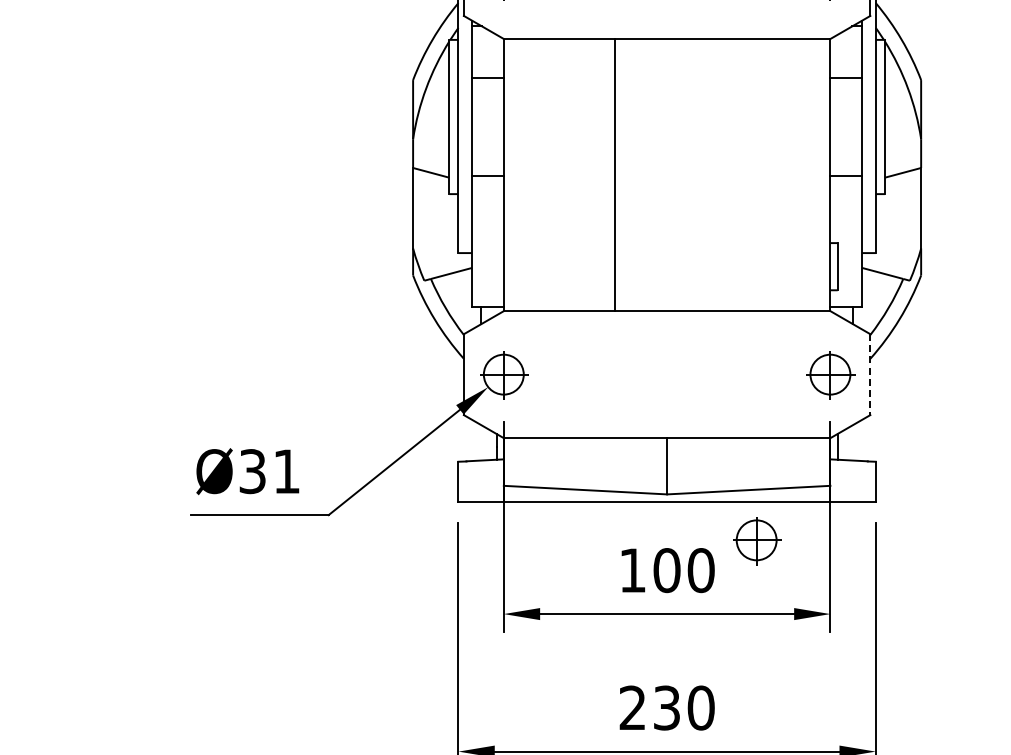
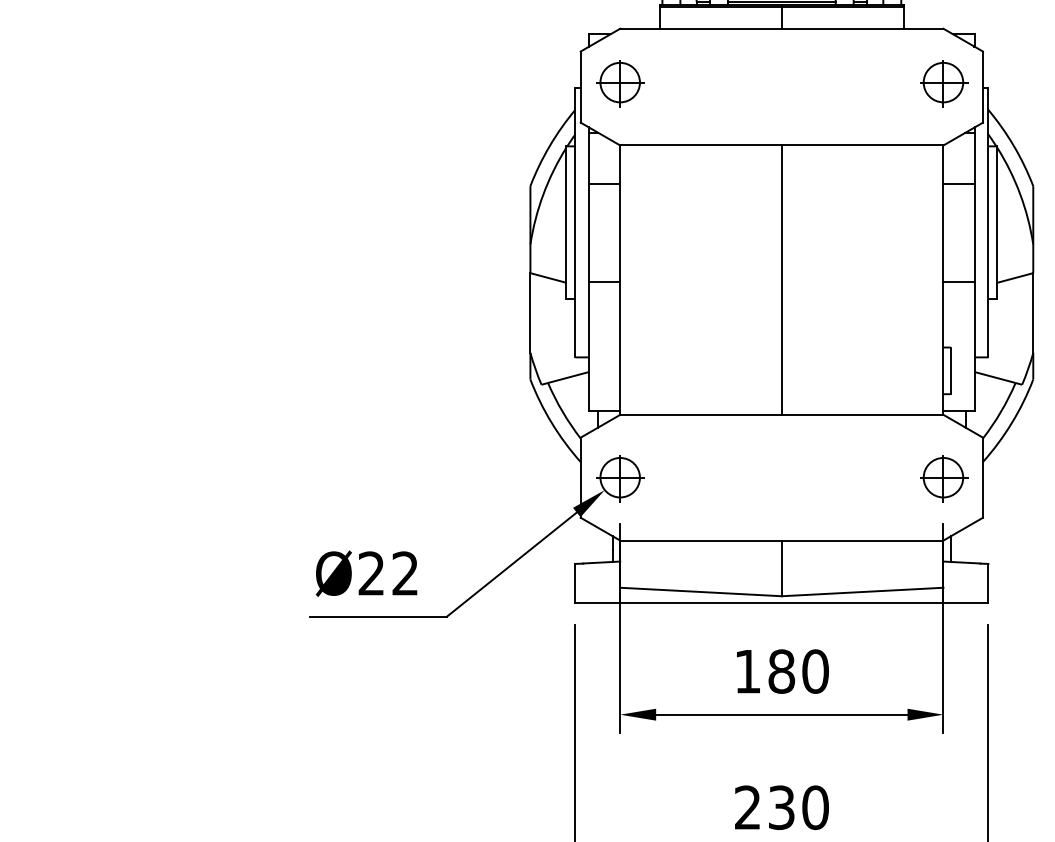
line: (614, 174) -> (781, 279), moved
line: (869, 375) -> (982, 478), dashed -> solid
text: (268, 471) -> (387, 573), Ø31 -> Ø22
part: (757, 541) -> (871, 642), removed
text: (666, 570) -> (781, 671), 100 -> 180

